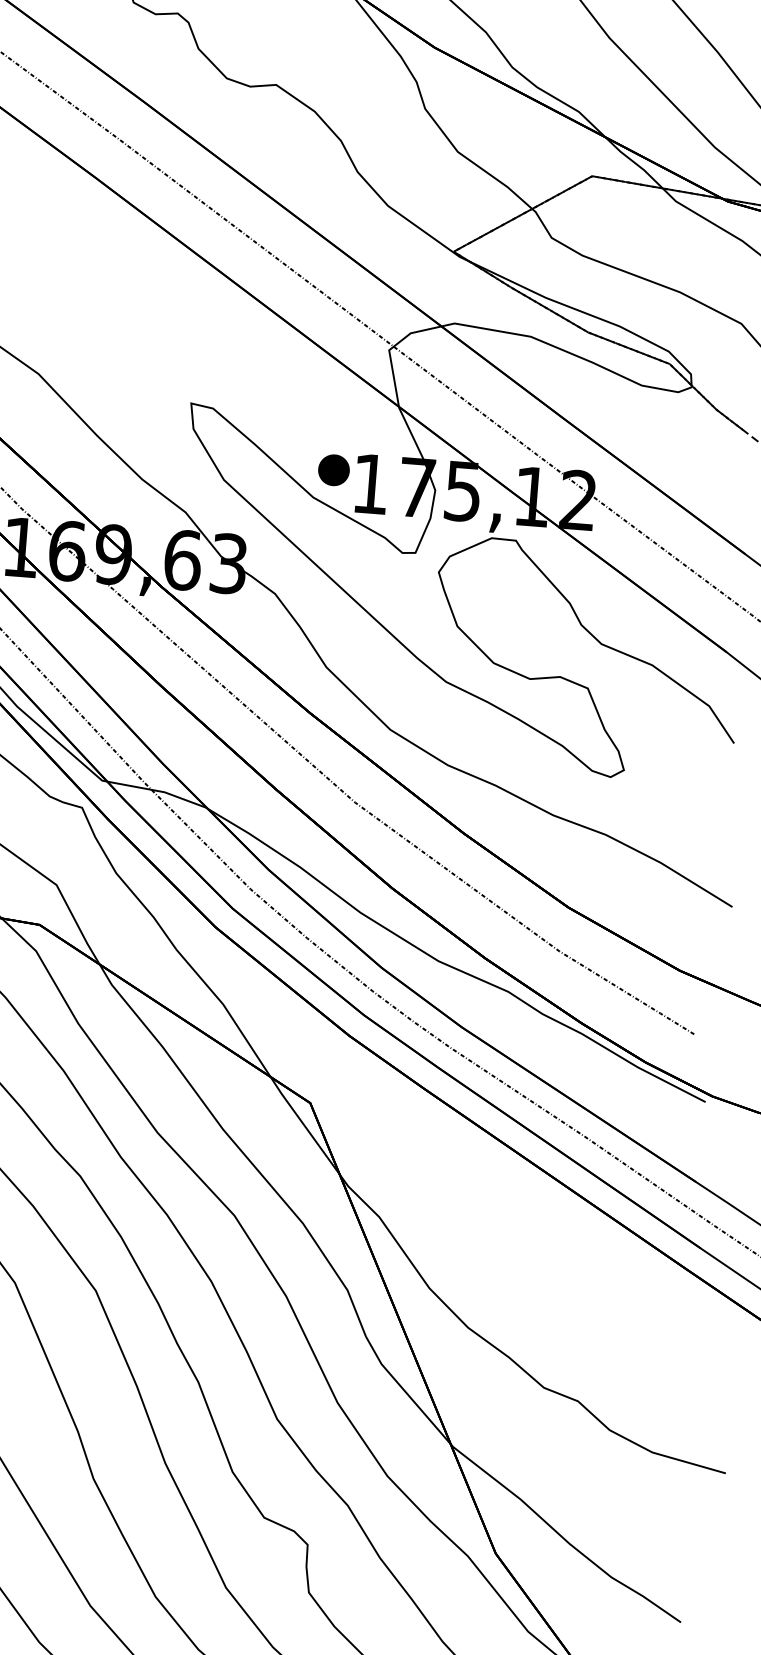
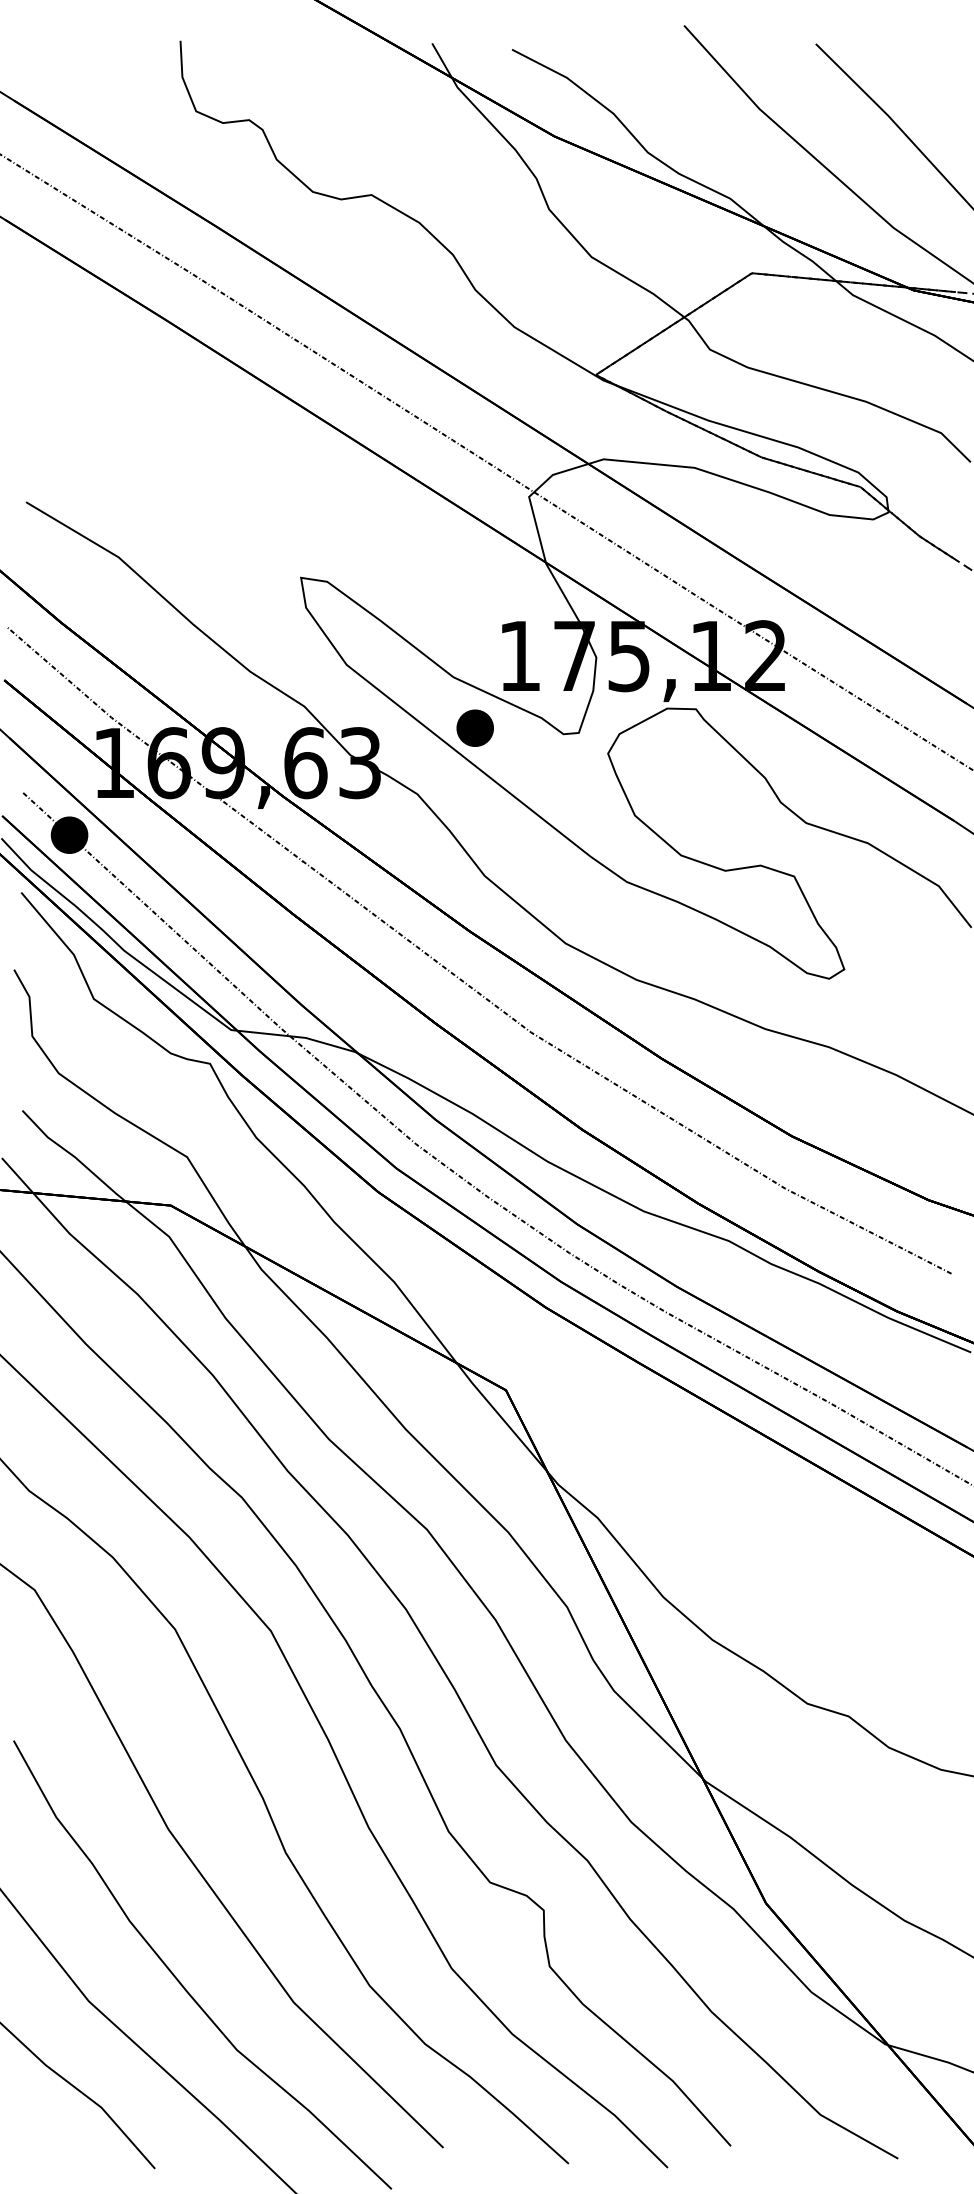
part: (333, 469) -> (474, 727), moved

